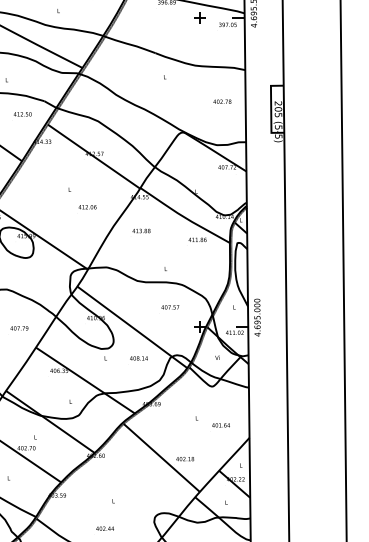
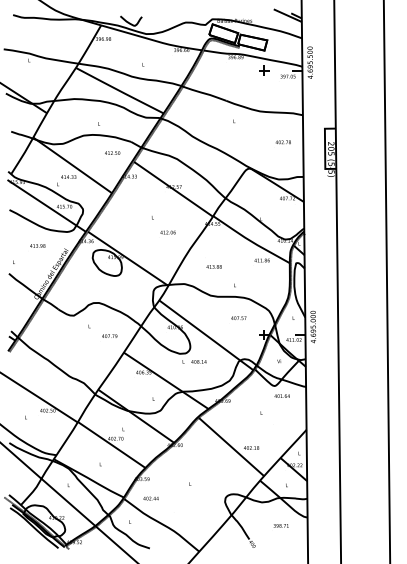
text: (140, 230) -> (213, 266), moved
text: (138, 357) -> (198, 361), moved
text: (220, 424) -> (281, 395), moved
text: (104, 528) -> (150, 498), moved

